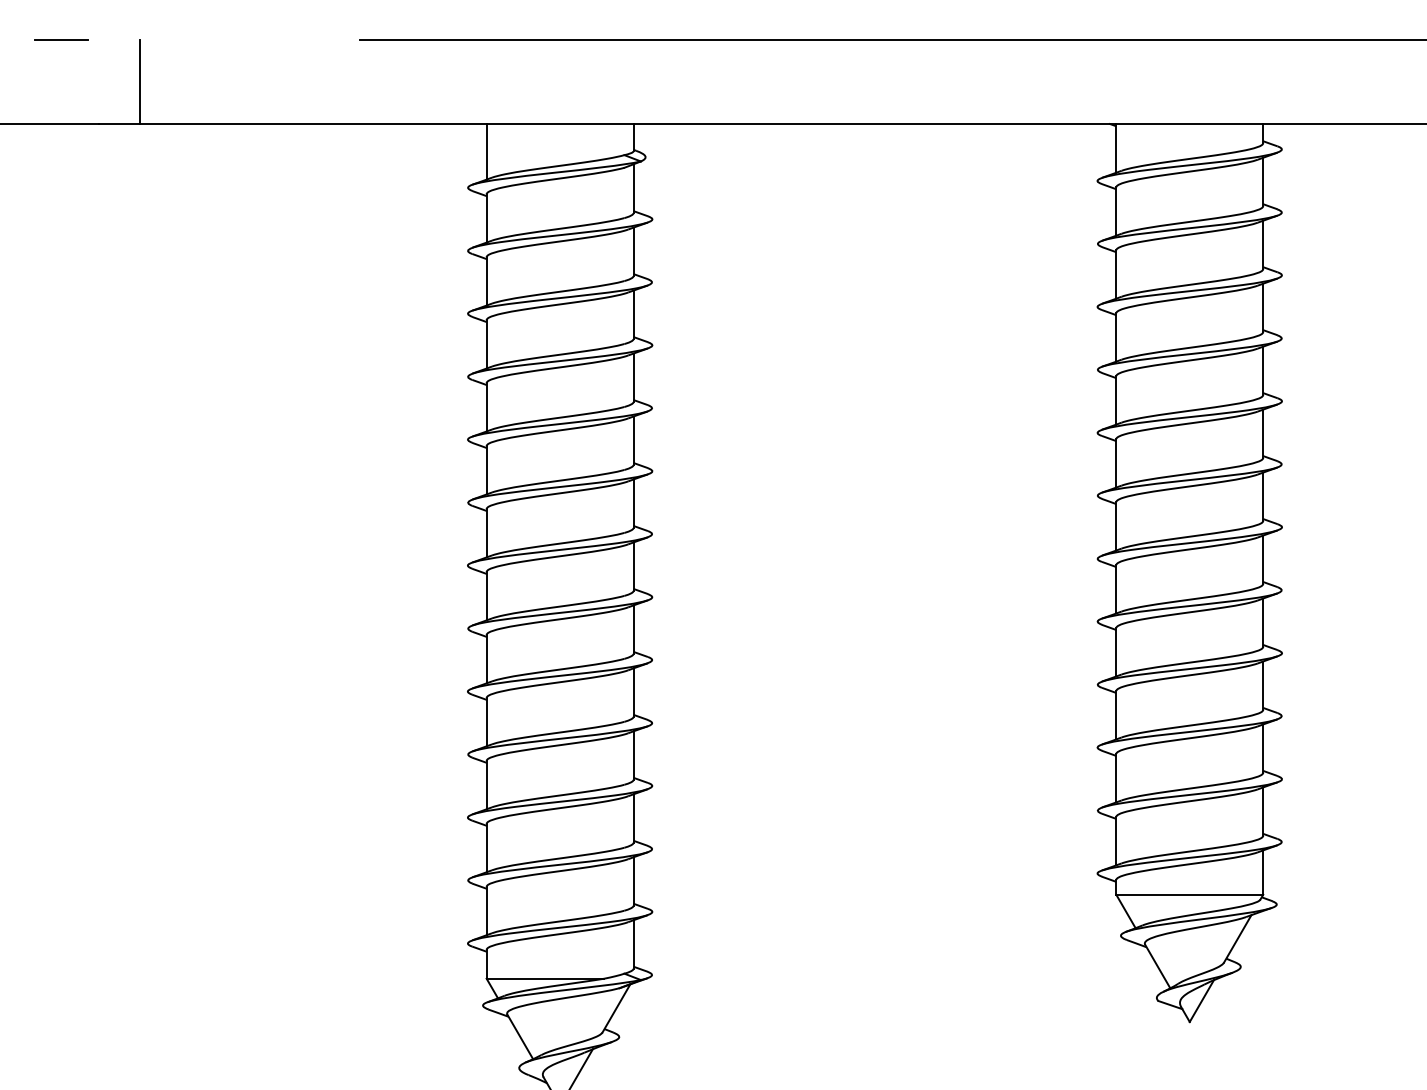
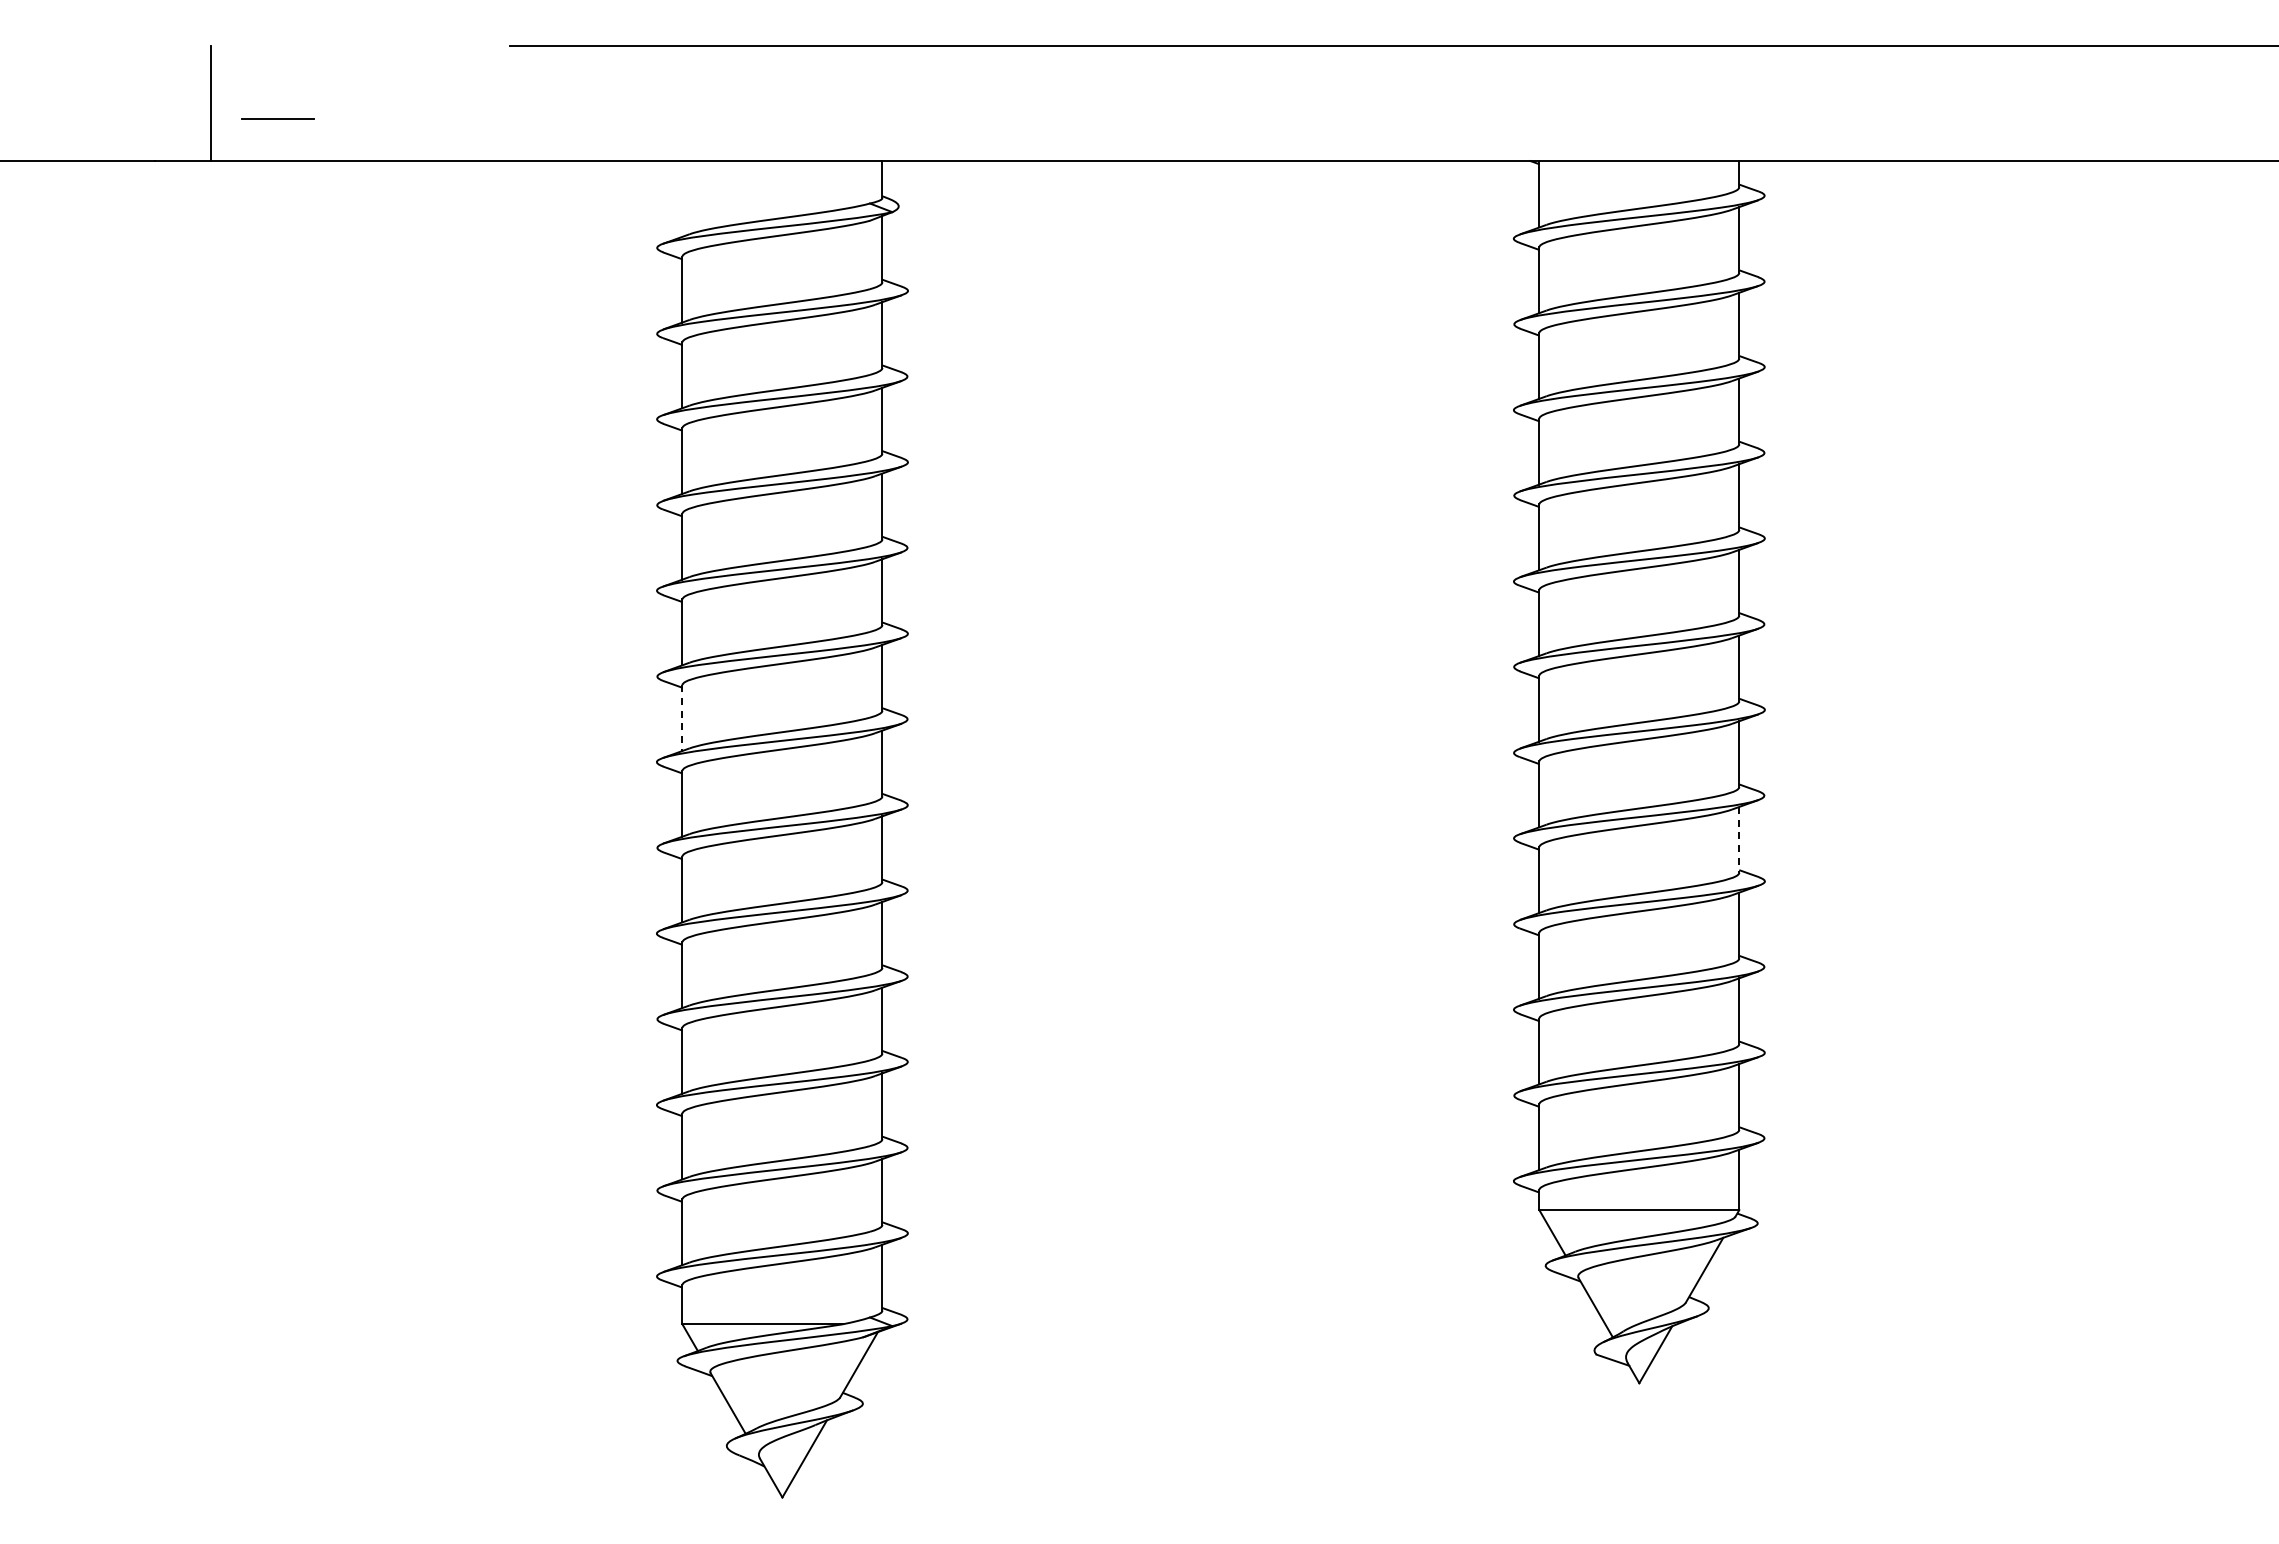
line: (61, 39) -> (277, 118), moved
line: (486, 151) -> (682, 198), removed
line: (486, 533) -> (682, 718), solid -> dashed
line: (1263, 622) -> (1739, 839), solid -> dashed

